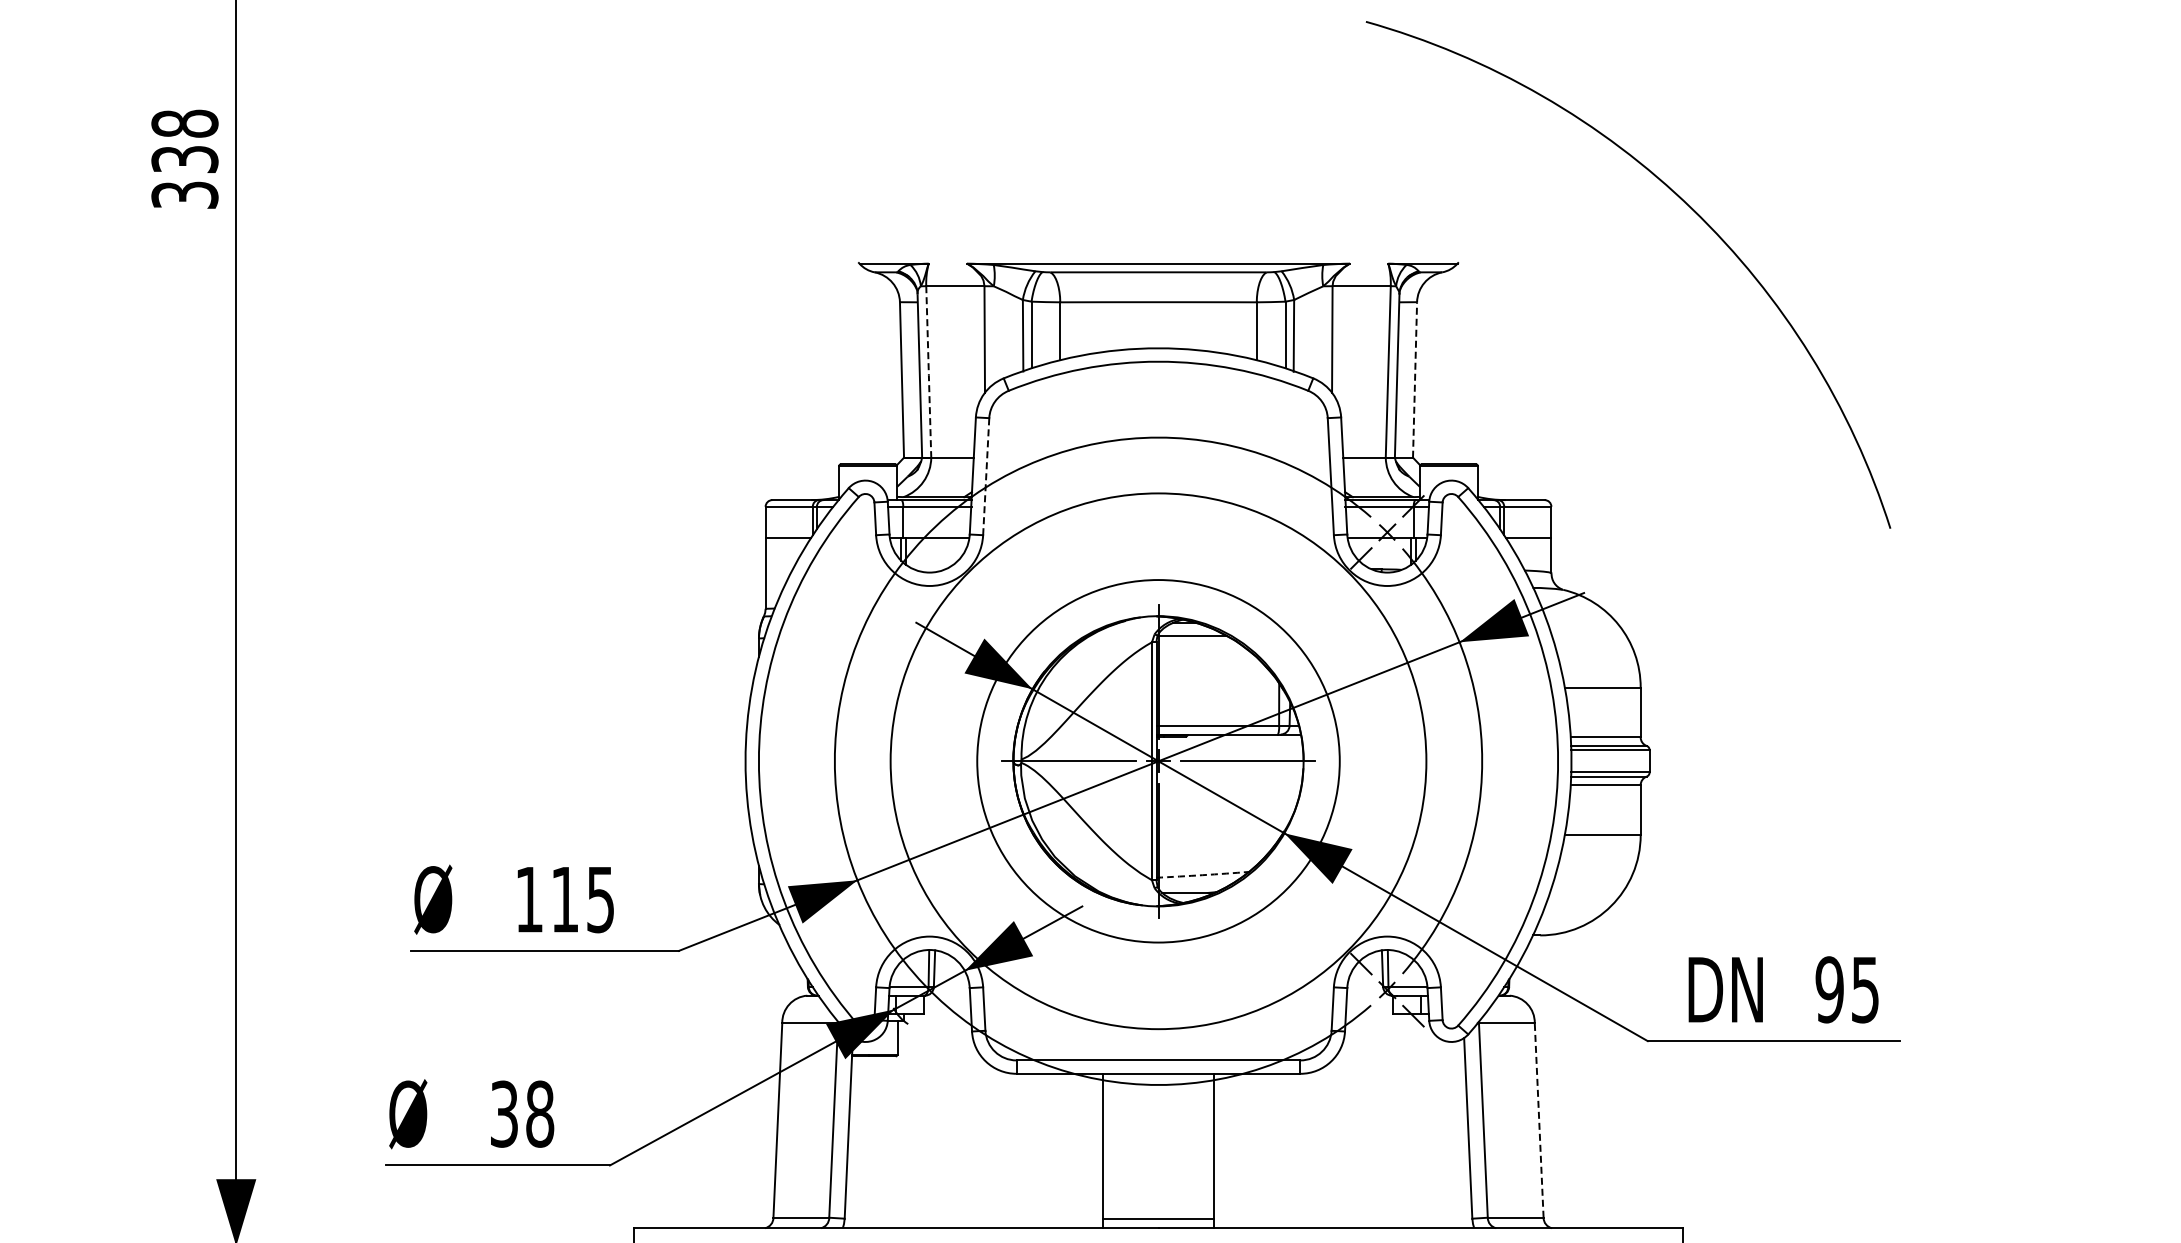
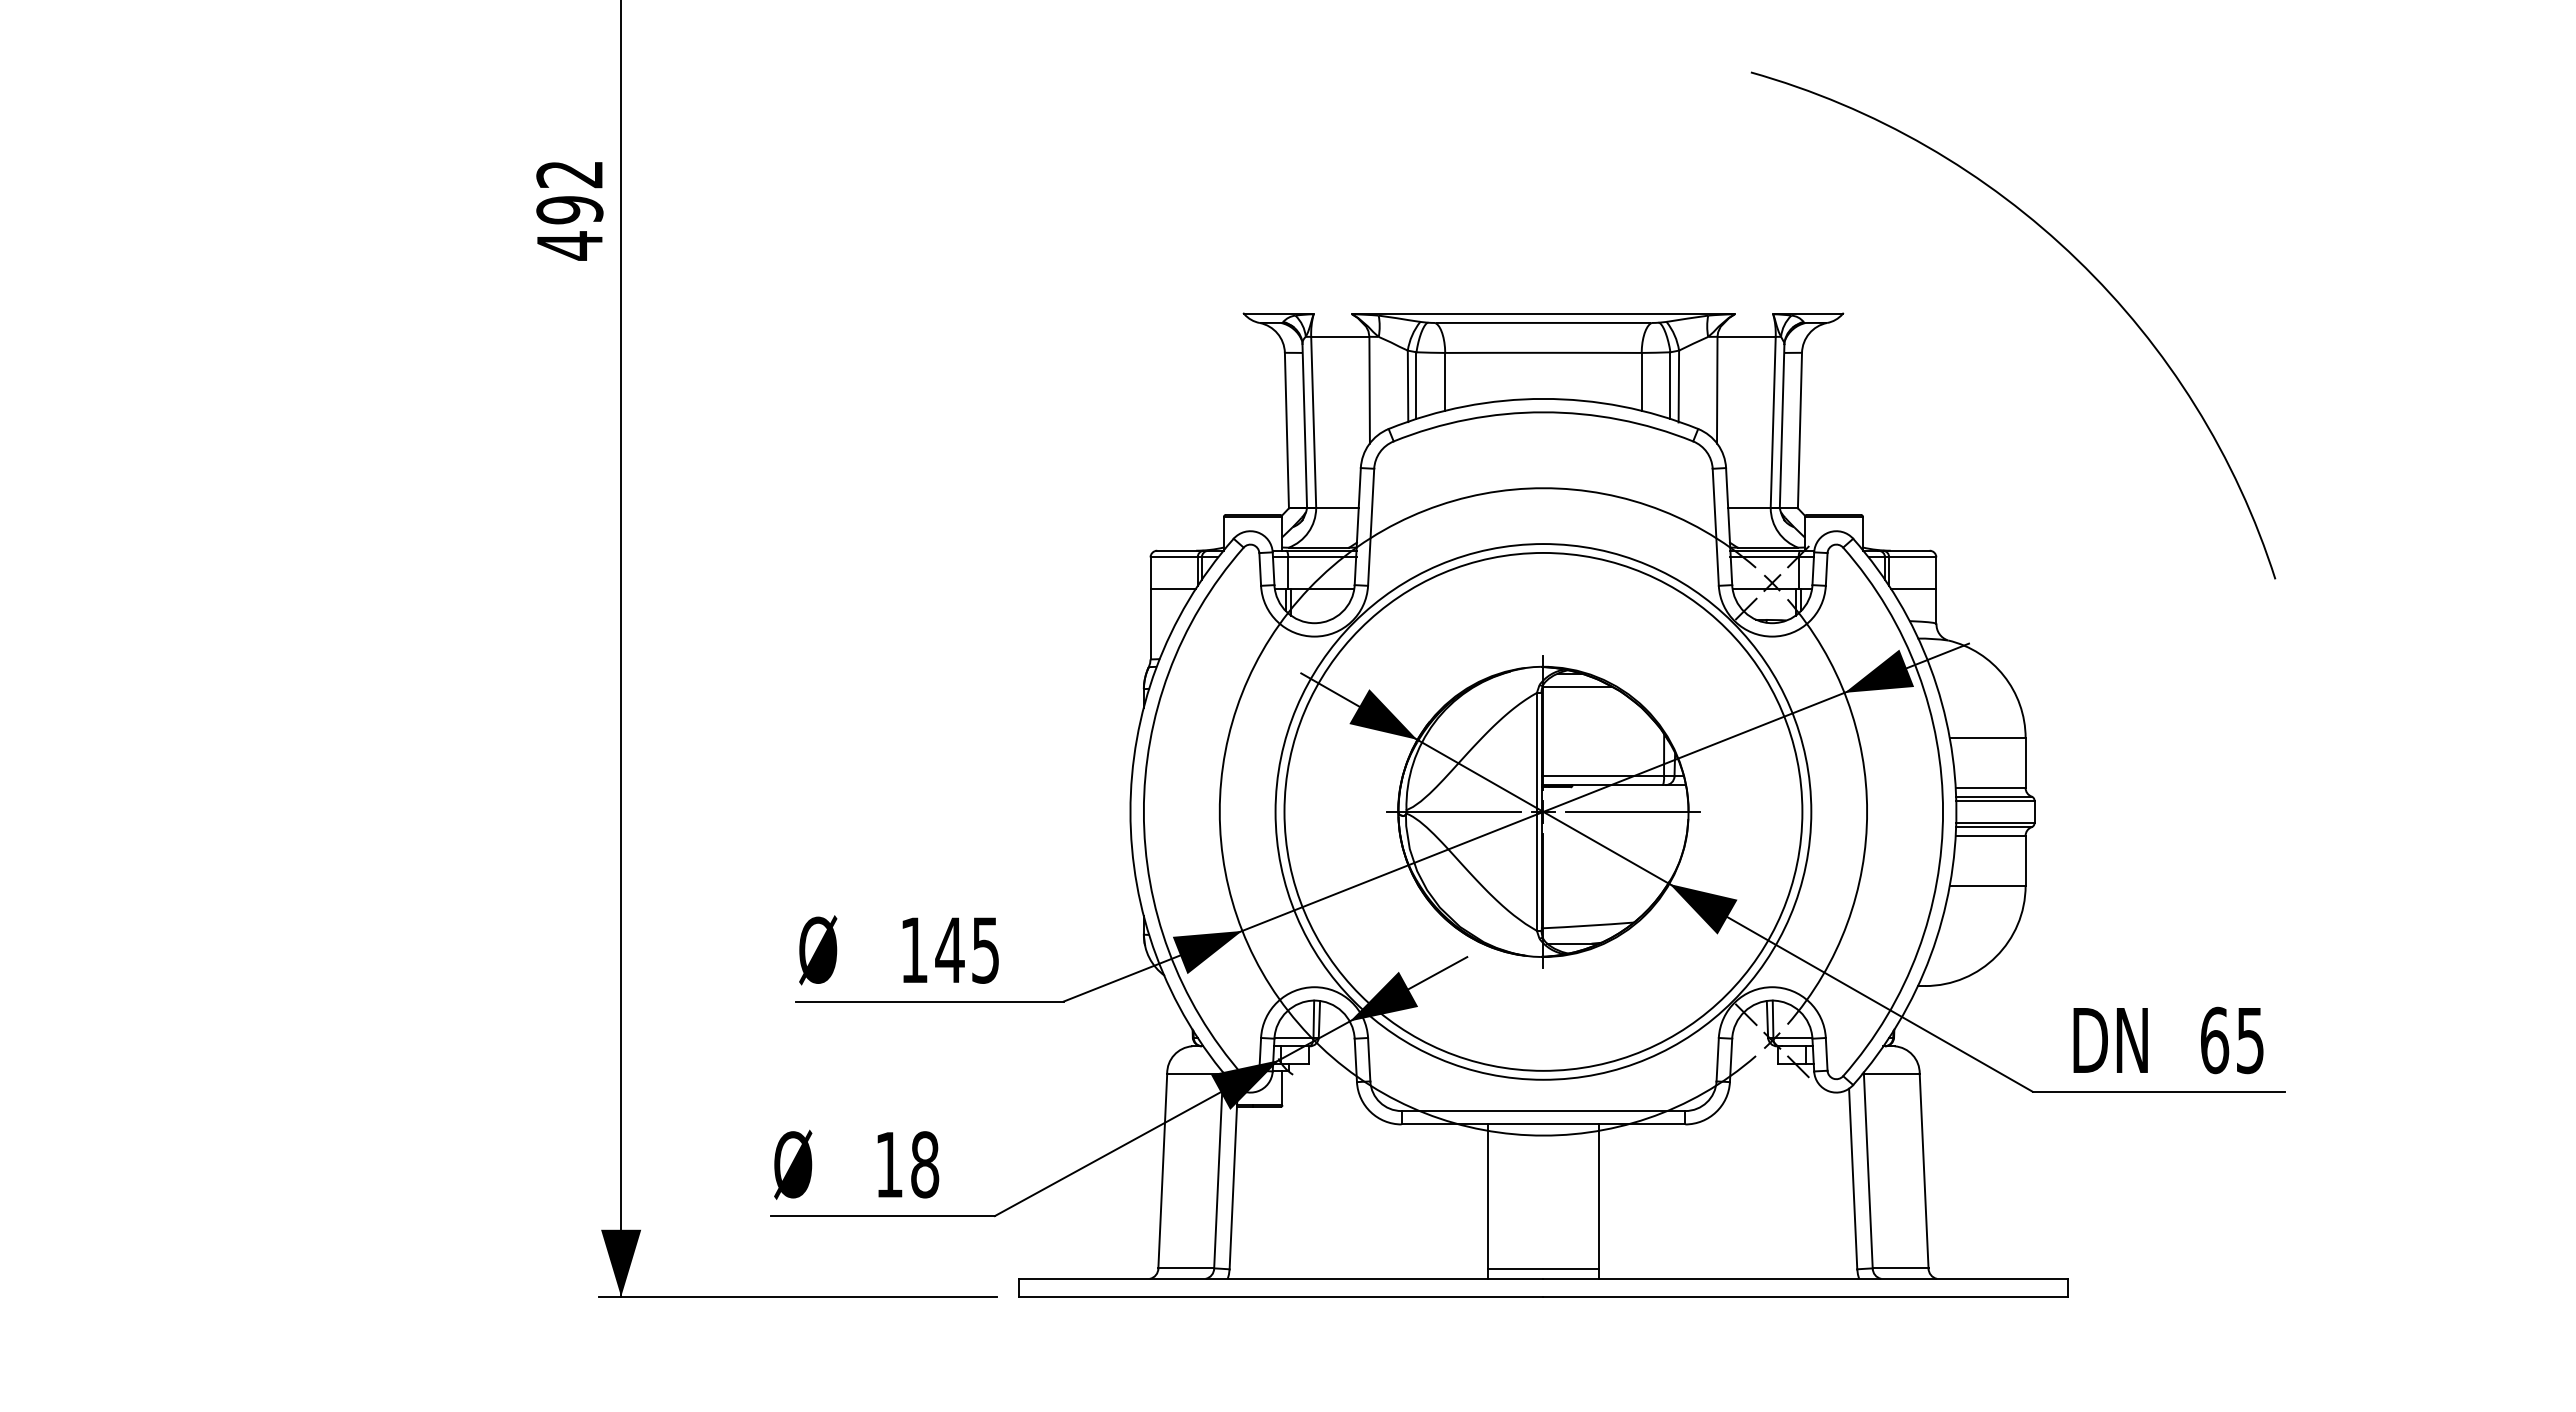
text: (184, 159) -> (569, 210), 338 -> 492
line: (928, 372) -> (1313, 423), dashed -> solid
line: (1414, 379) -> (1799, 430), dashed -> solid
line: (986, 476) -> (1371, 527), dashed -> solid
circle: (1158, 760) -> (1543, 811), size x1.43
arc: (1202, 874) -> (1587, 925), dashed -> solid
text: (564, 898) -> (949, 949), 115 -> 145
text: (1829, 989) -> (2214, 1040), 95 -> 65
text: (503, 1113) -> (888, 1164), 38 -> 18
line: (1539, 1119) -> (1924, 1170), dashed -> solid

